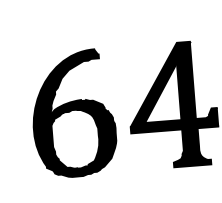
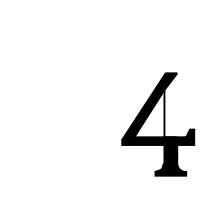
fill: (185, 81) -> (170, 105), removed
part: (72, 113) -> (75, 124), removed

